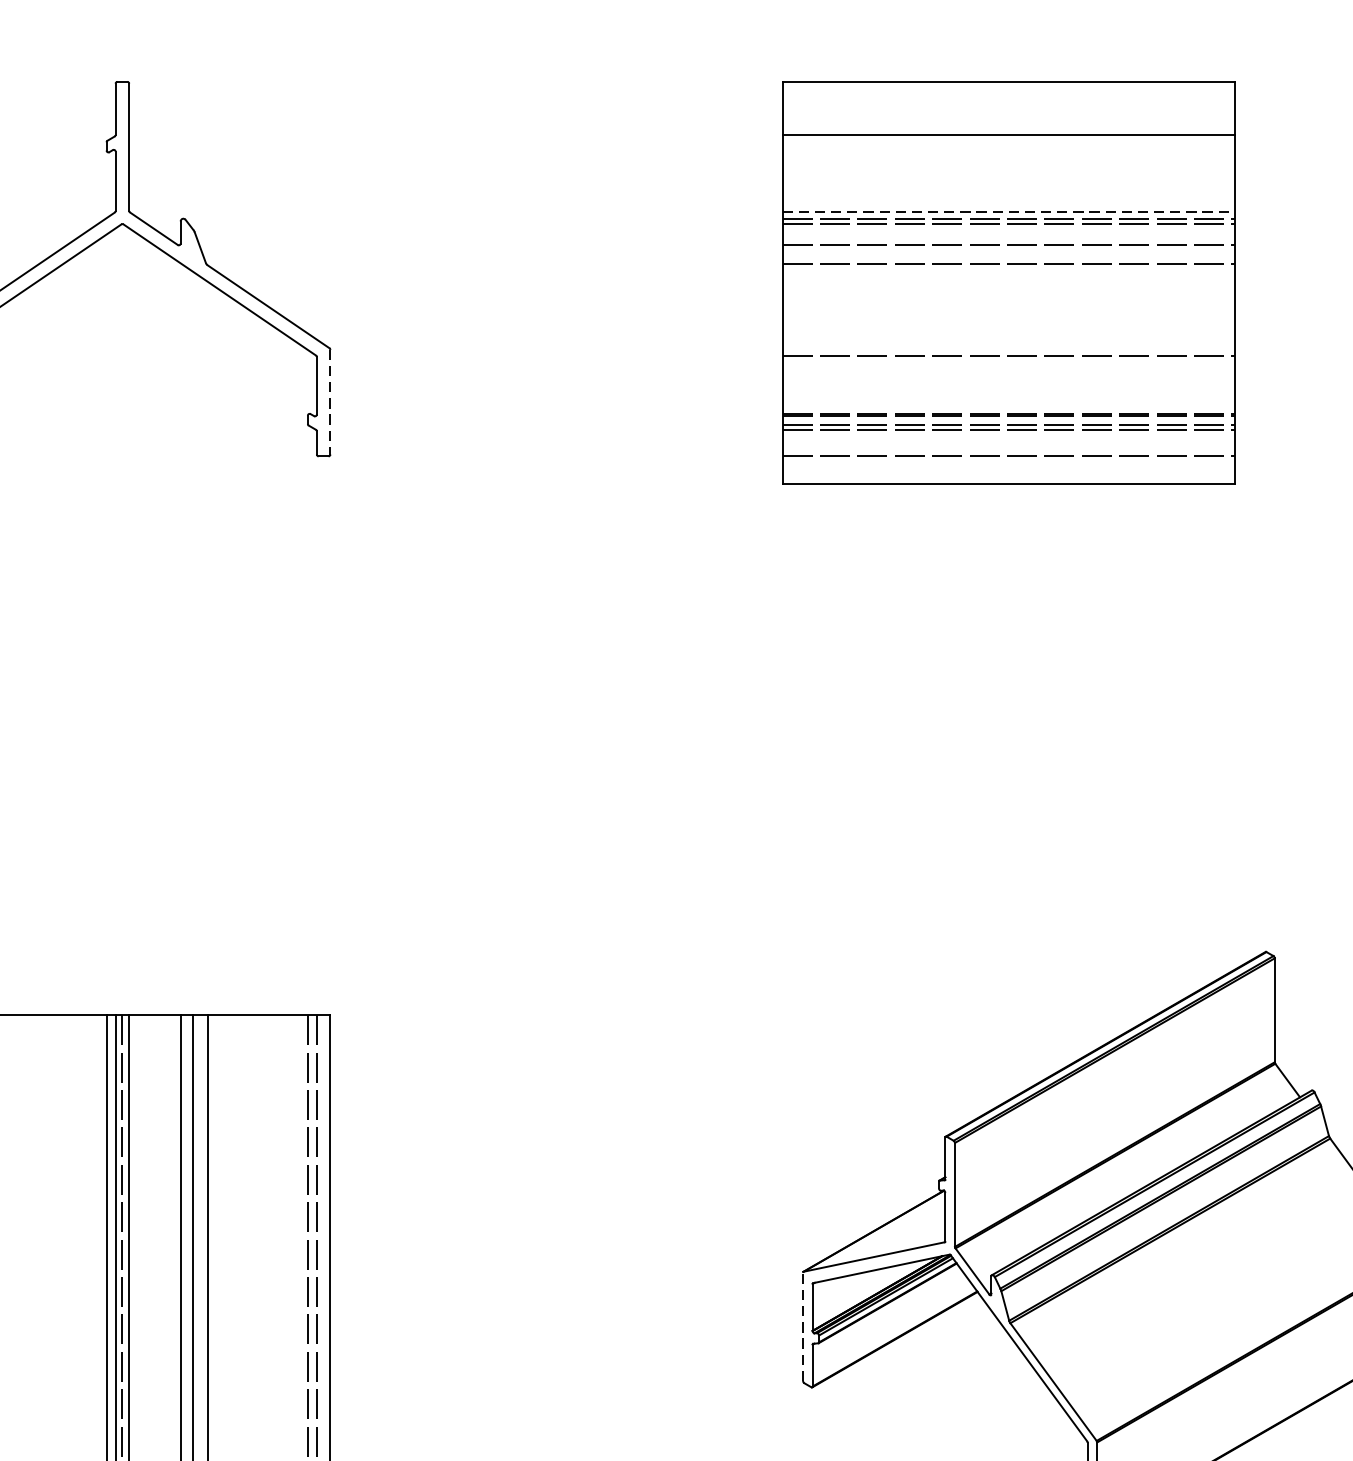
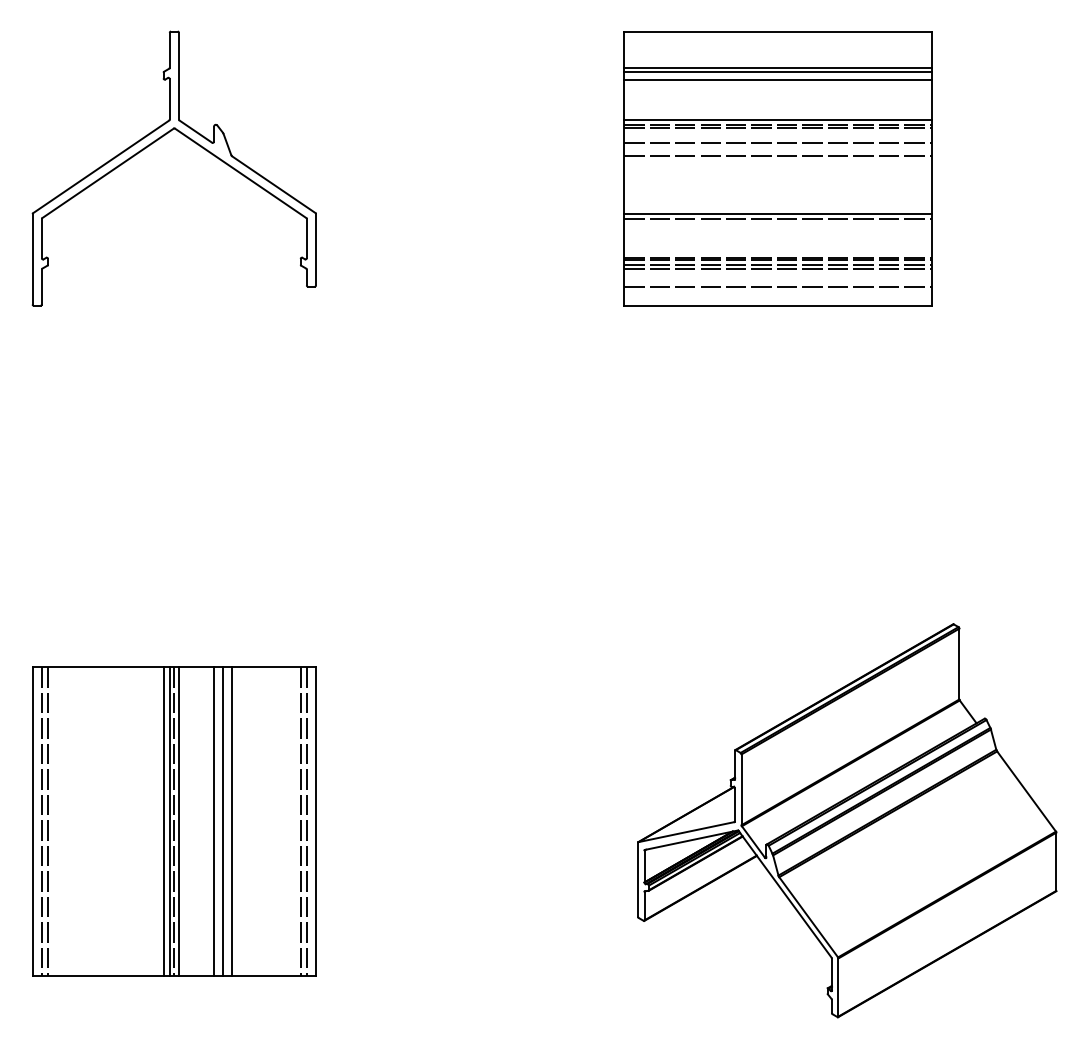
line: (1009, 141) -> (778, 72), added
line: (1009, 152) -> (778, 79), added
line: (1009, 212) -> (778, 120), dashed -> solid
line: (1009, 348) -> (778, 213), added
line: (331, 401) -> (316, 249), dashed -> solid
line: (803, 1326) -> (638, 879), dashed -> solid

